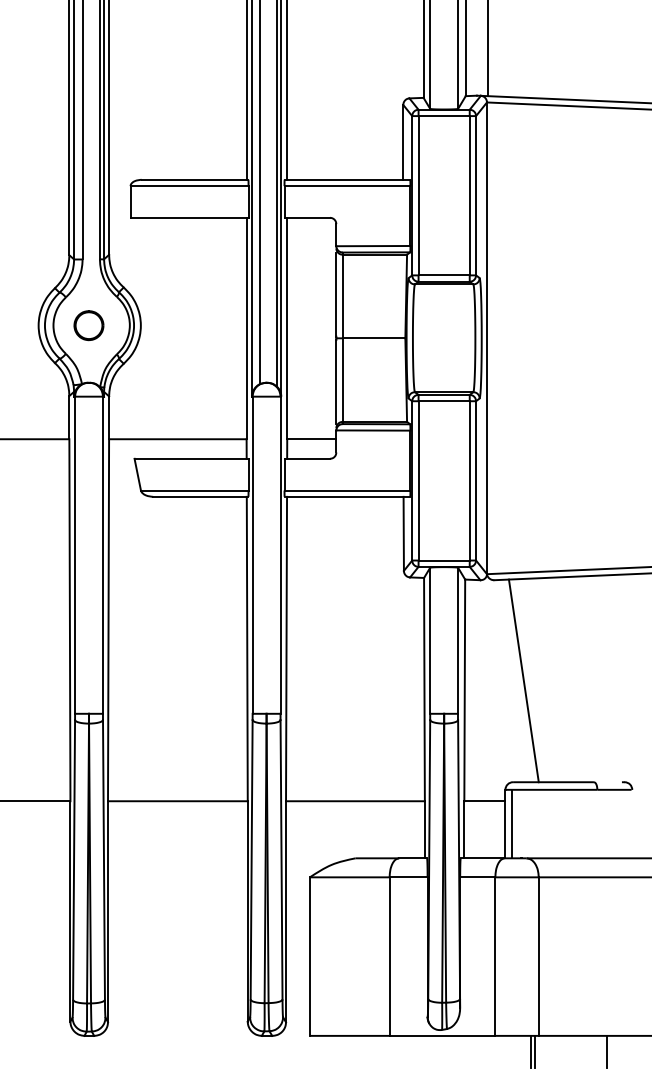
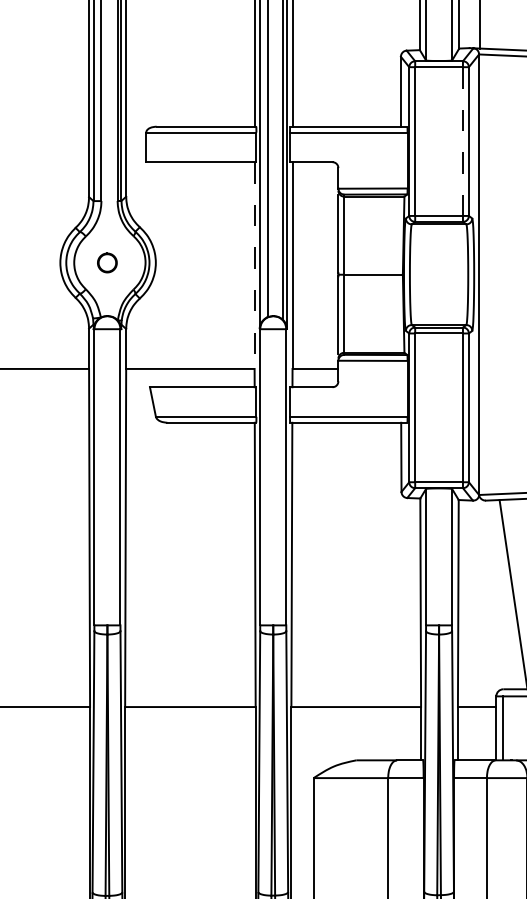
line: (469, 195) -> (462, 141), solid -> dashed
part: (88, 325) -> (106, 262), size x0.7
line: (246, 328) -> (254, 265), solid -> dashed

